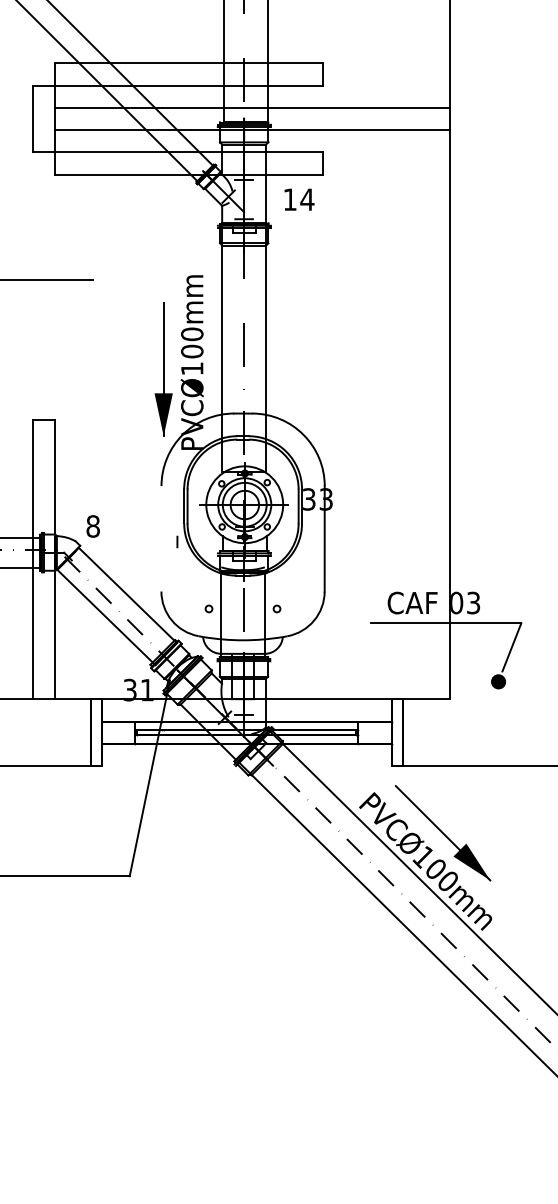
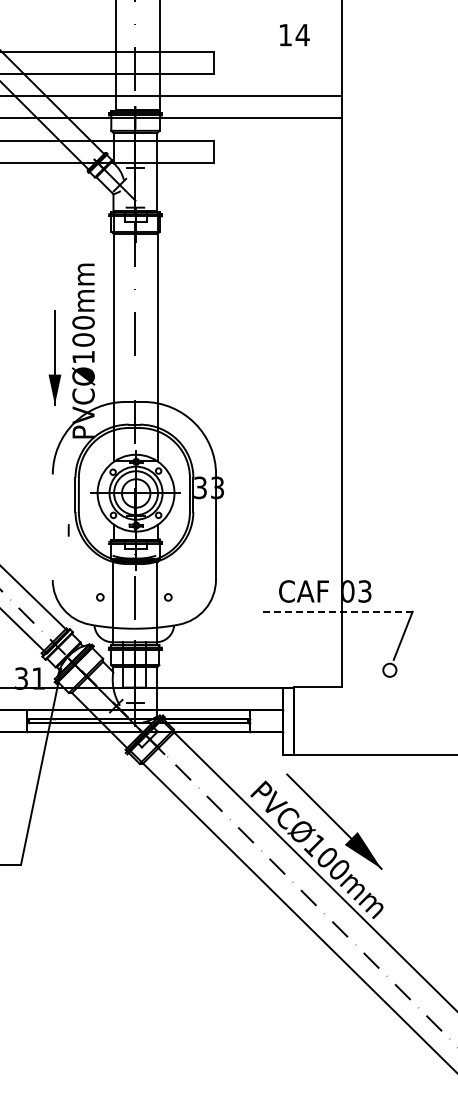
text: (299, 199) -> (294, 34), moved
part: (163, 369) -> (54, 357), size x0.7
line: (446, 623) -> (337, 611), solid -> dashed
hatch: (498, 681) -> (389, 669), removed

